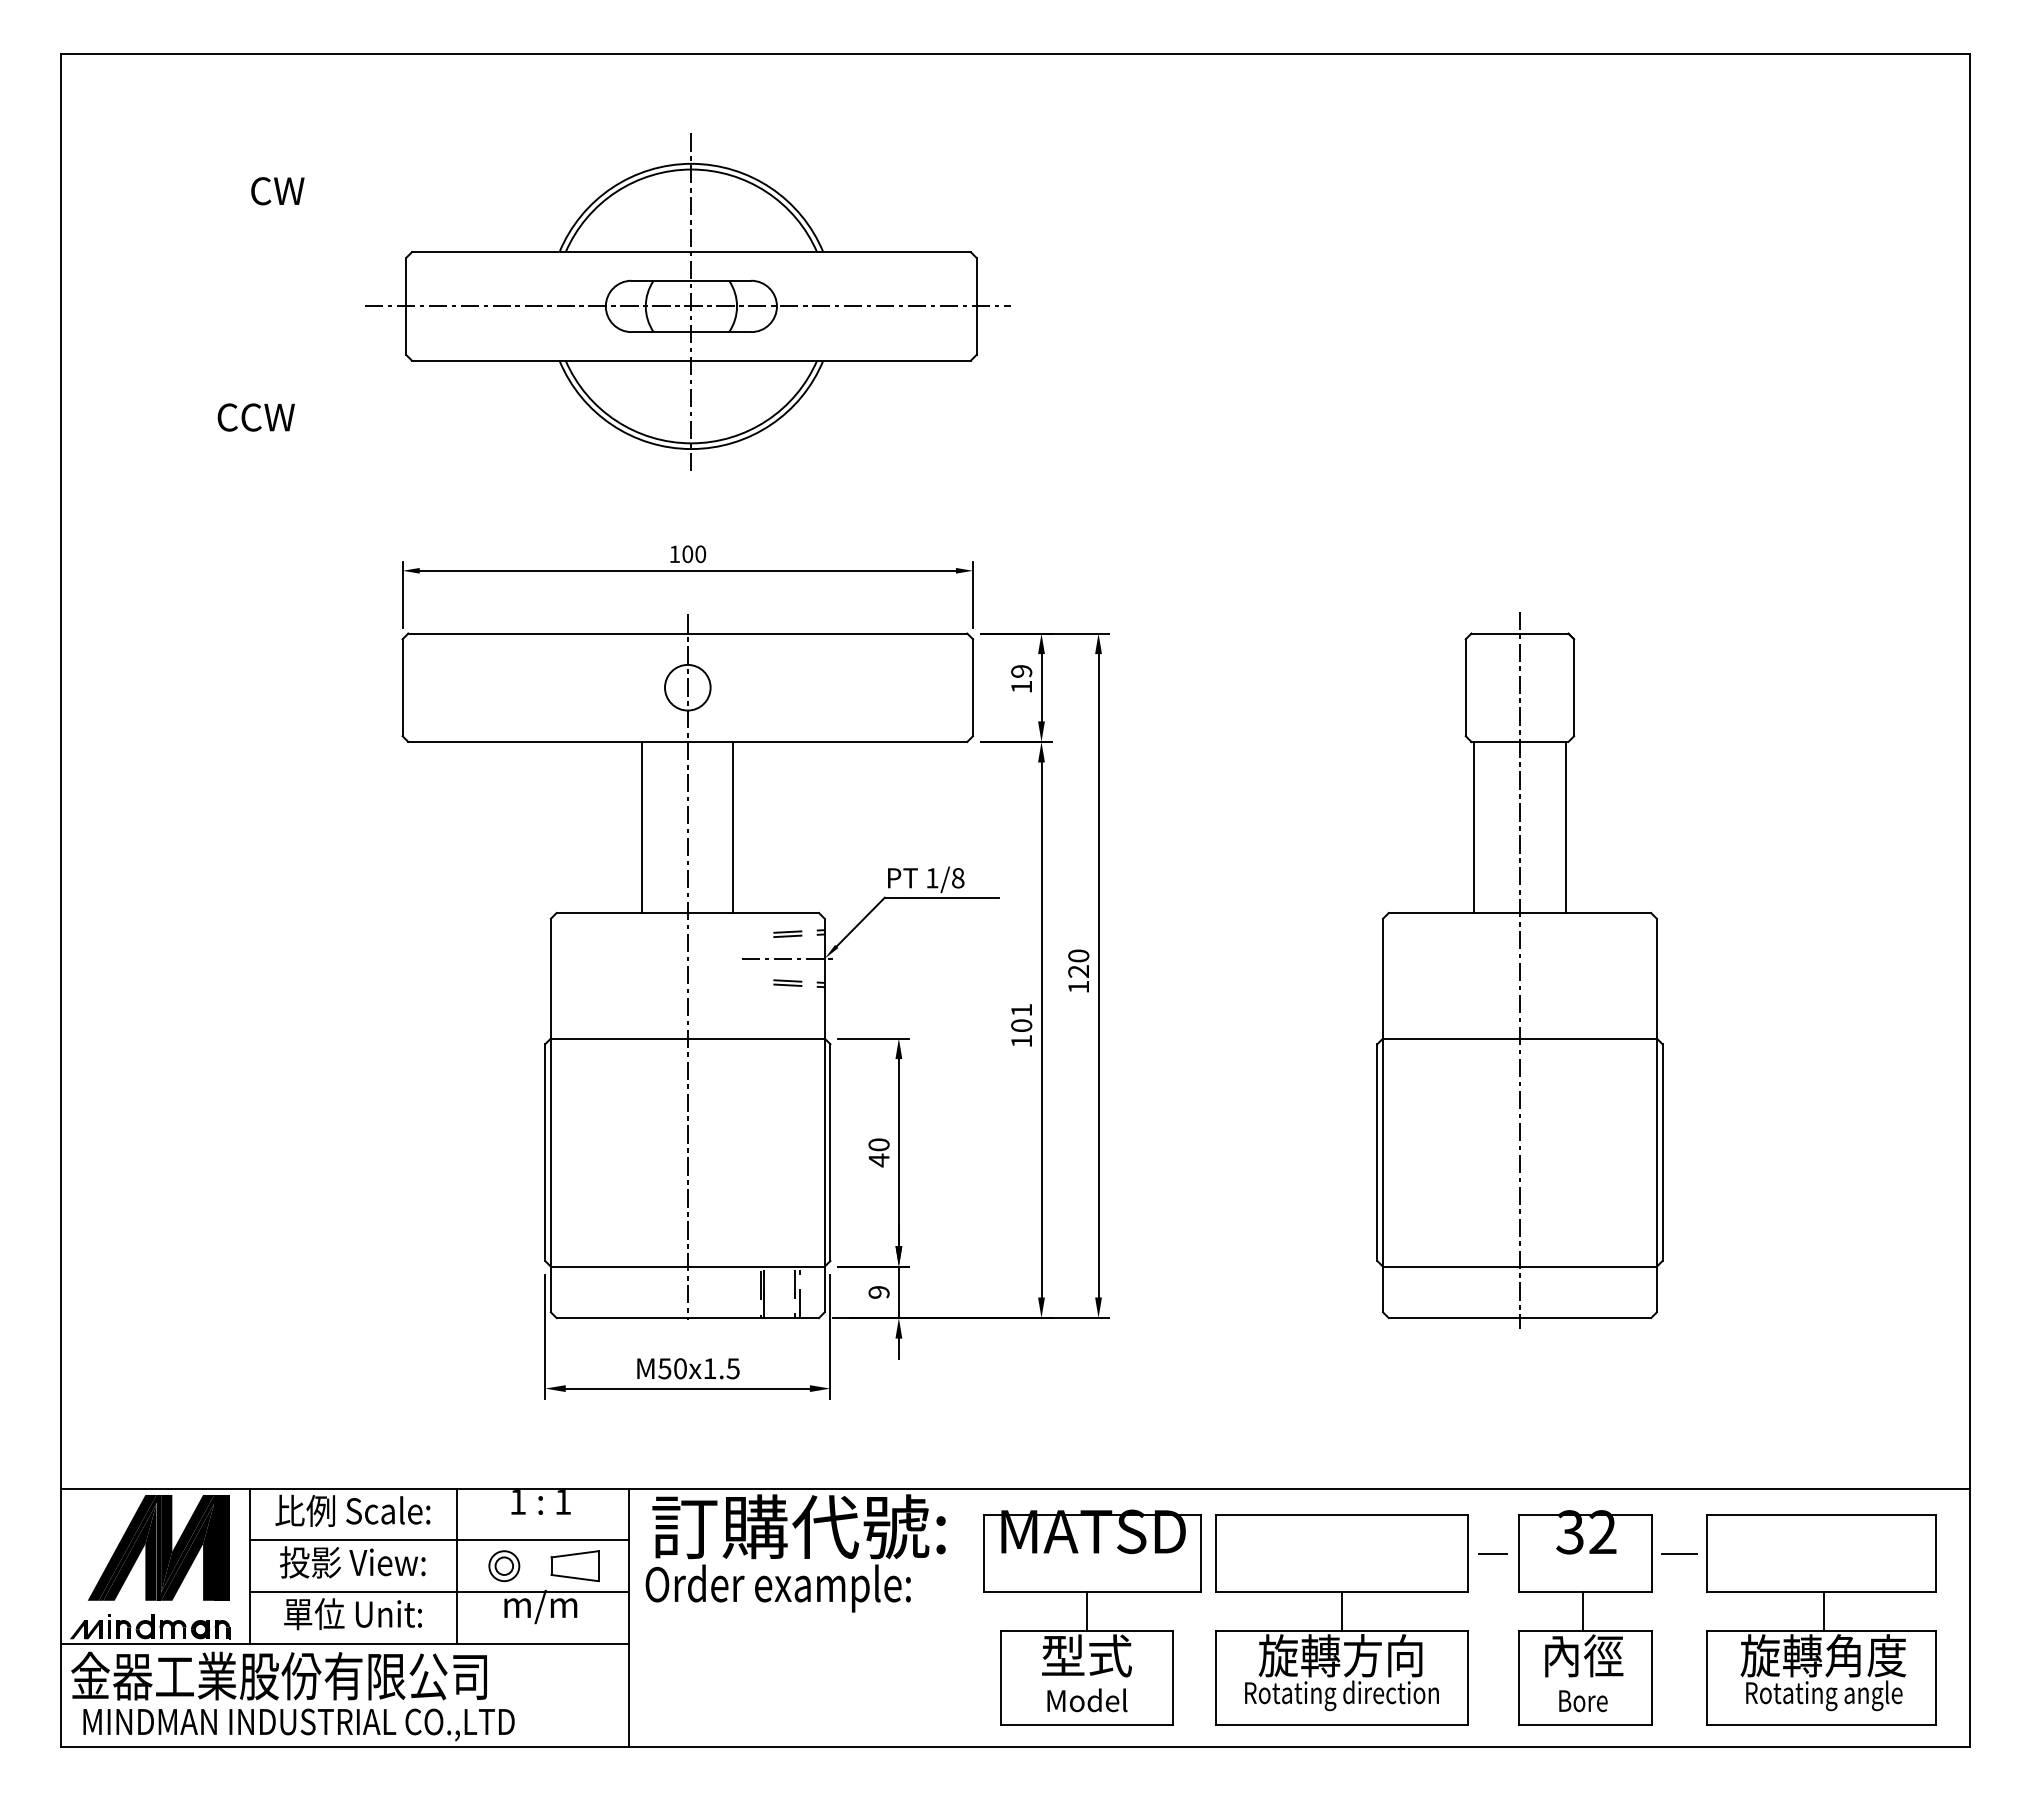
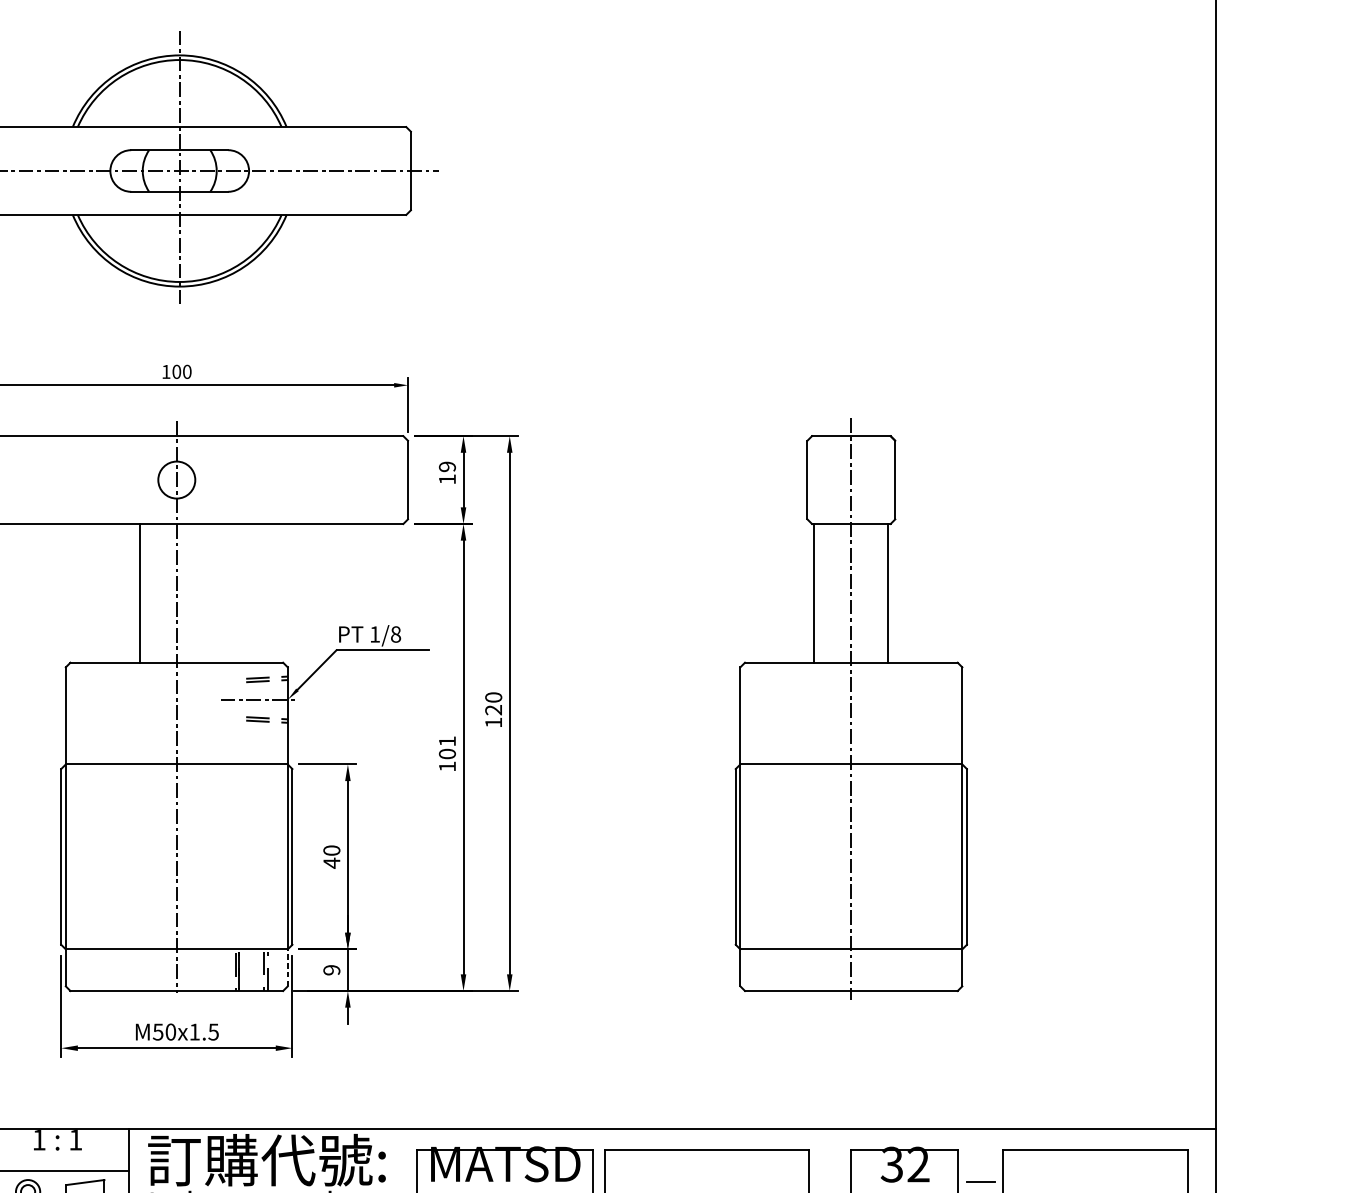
line: (733, 827) -> (213, 593), removed
line: (824, 1289) -> (287, 967), solid -> dashed
line: (1492, 1553) -> (829, 1181), removed

